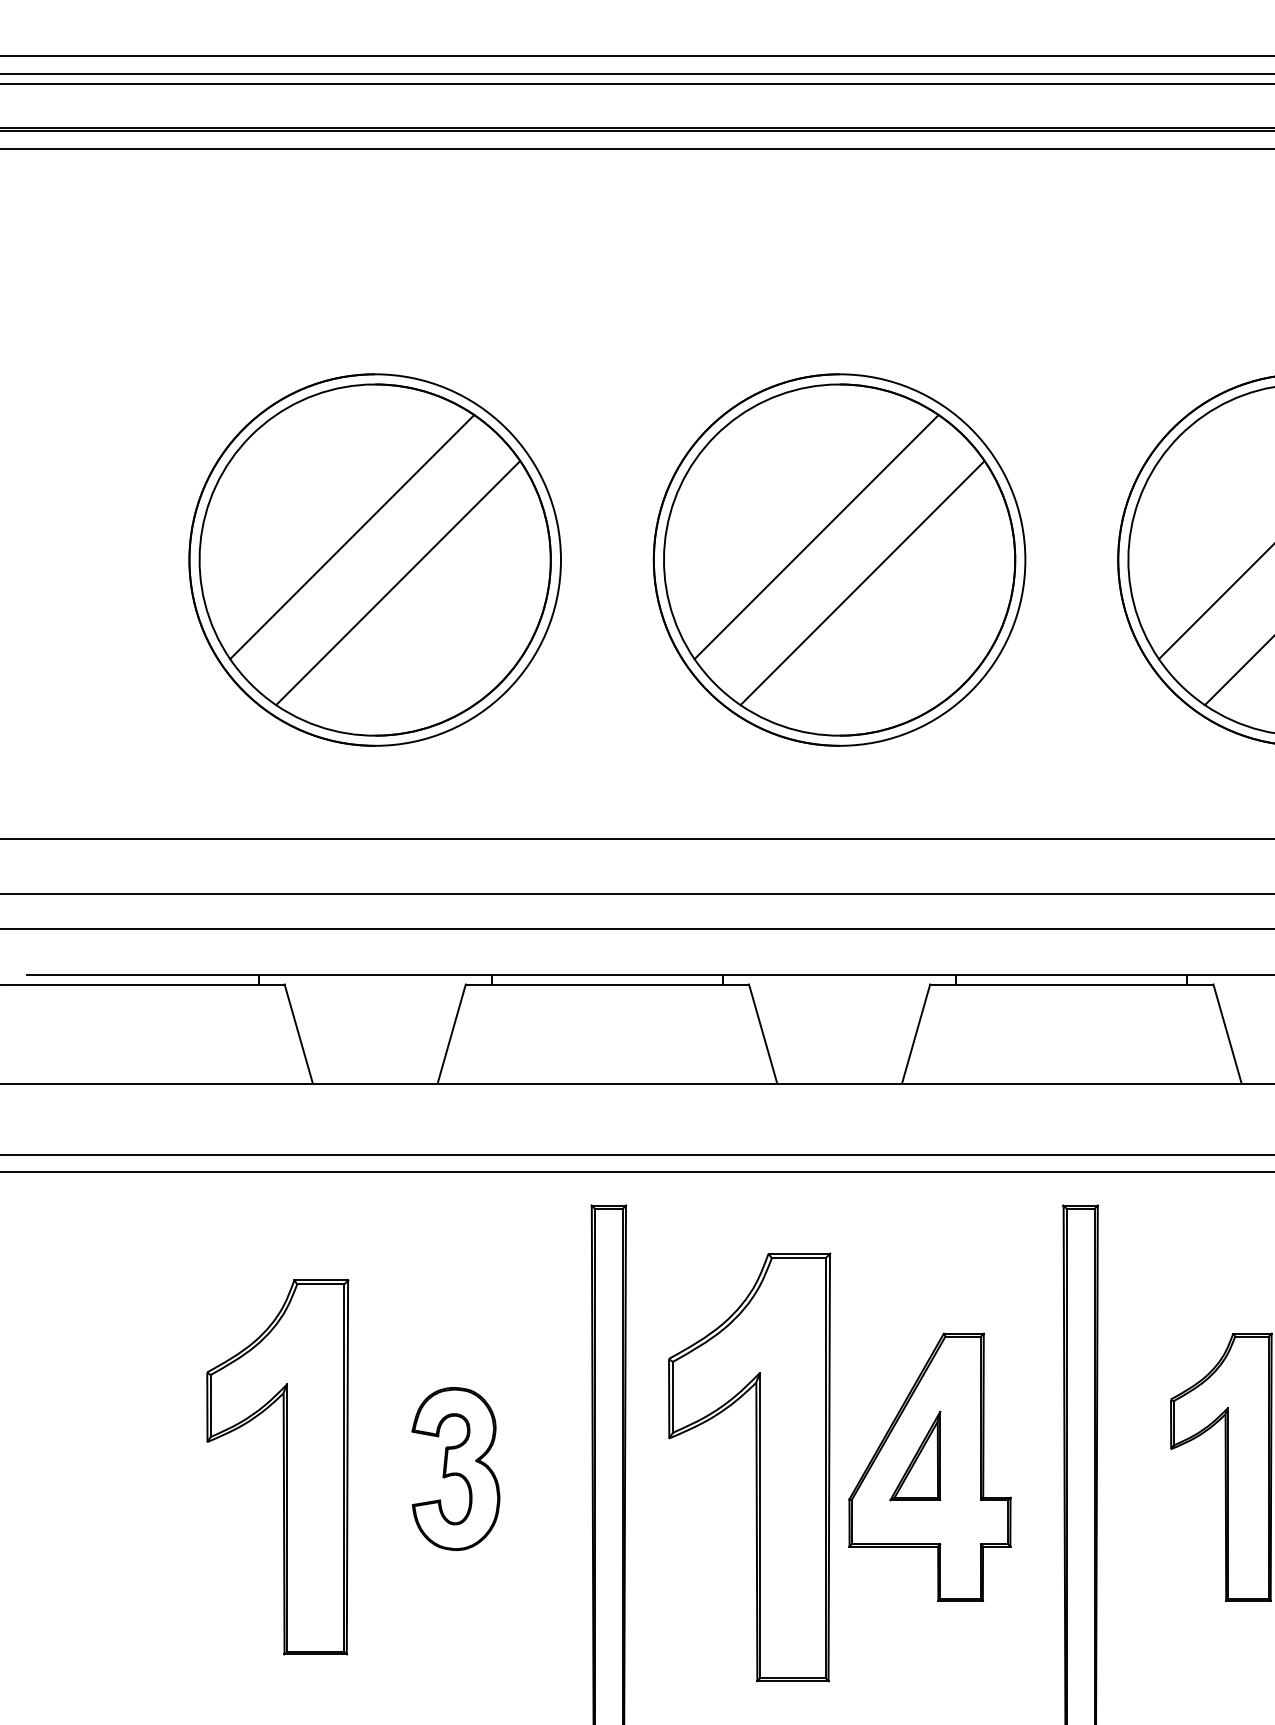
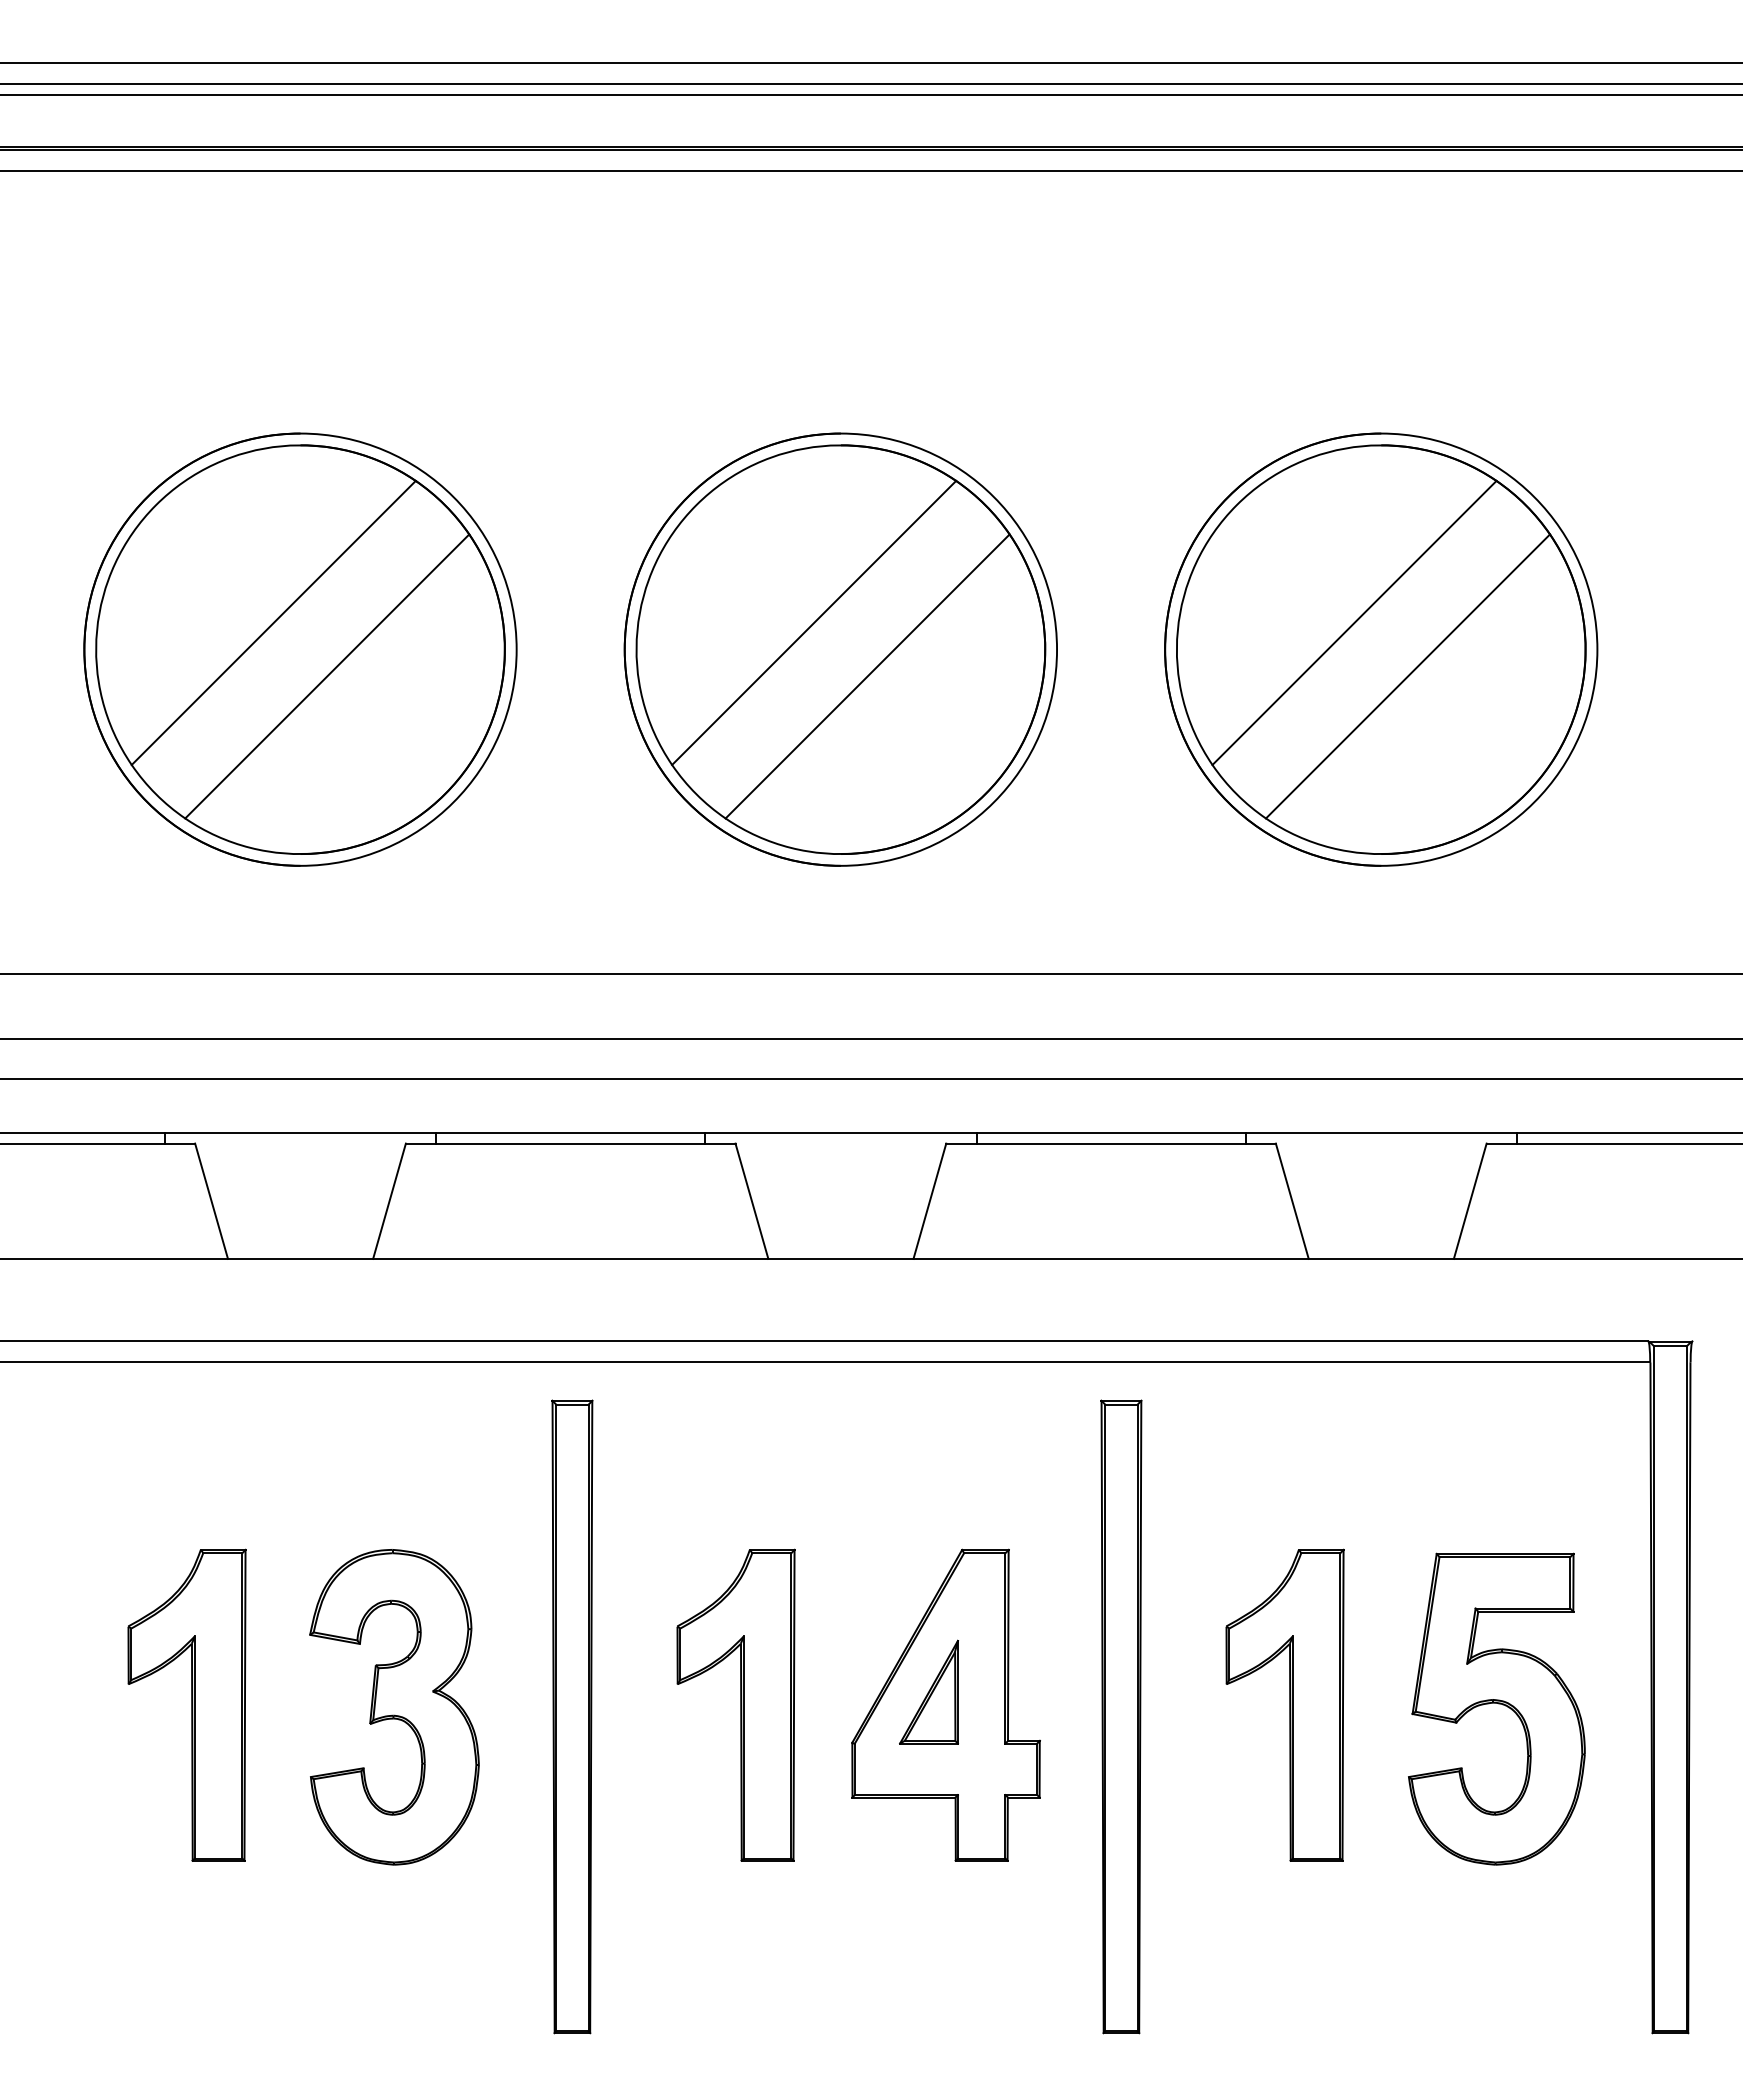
part: (277, 1466) -> (186, 1704), size x0.71
part: (749, 1466) -> (735, 1704), size x0.62
part: (455, 1469) -> (394, 1707), size x1.67

